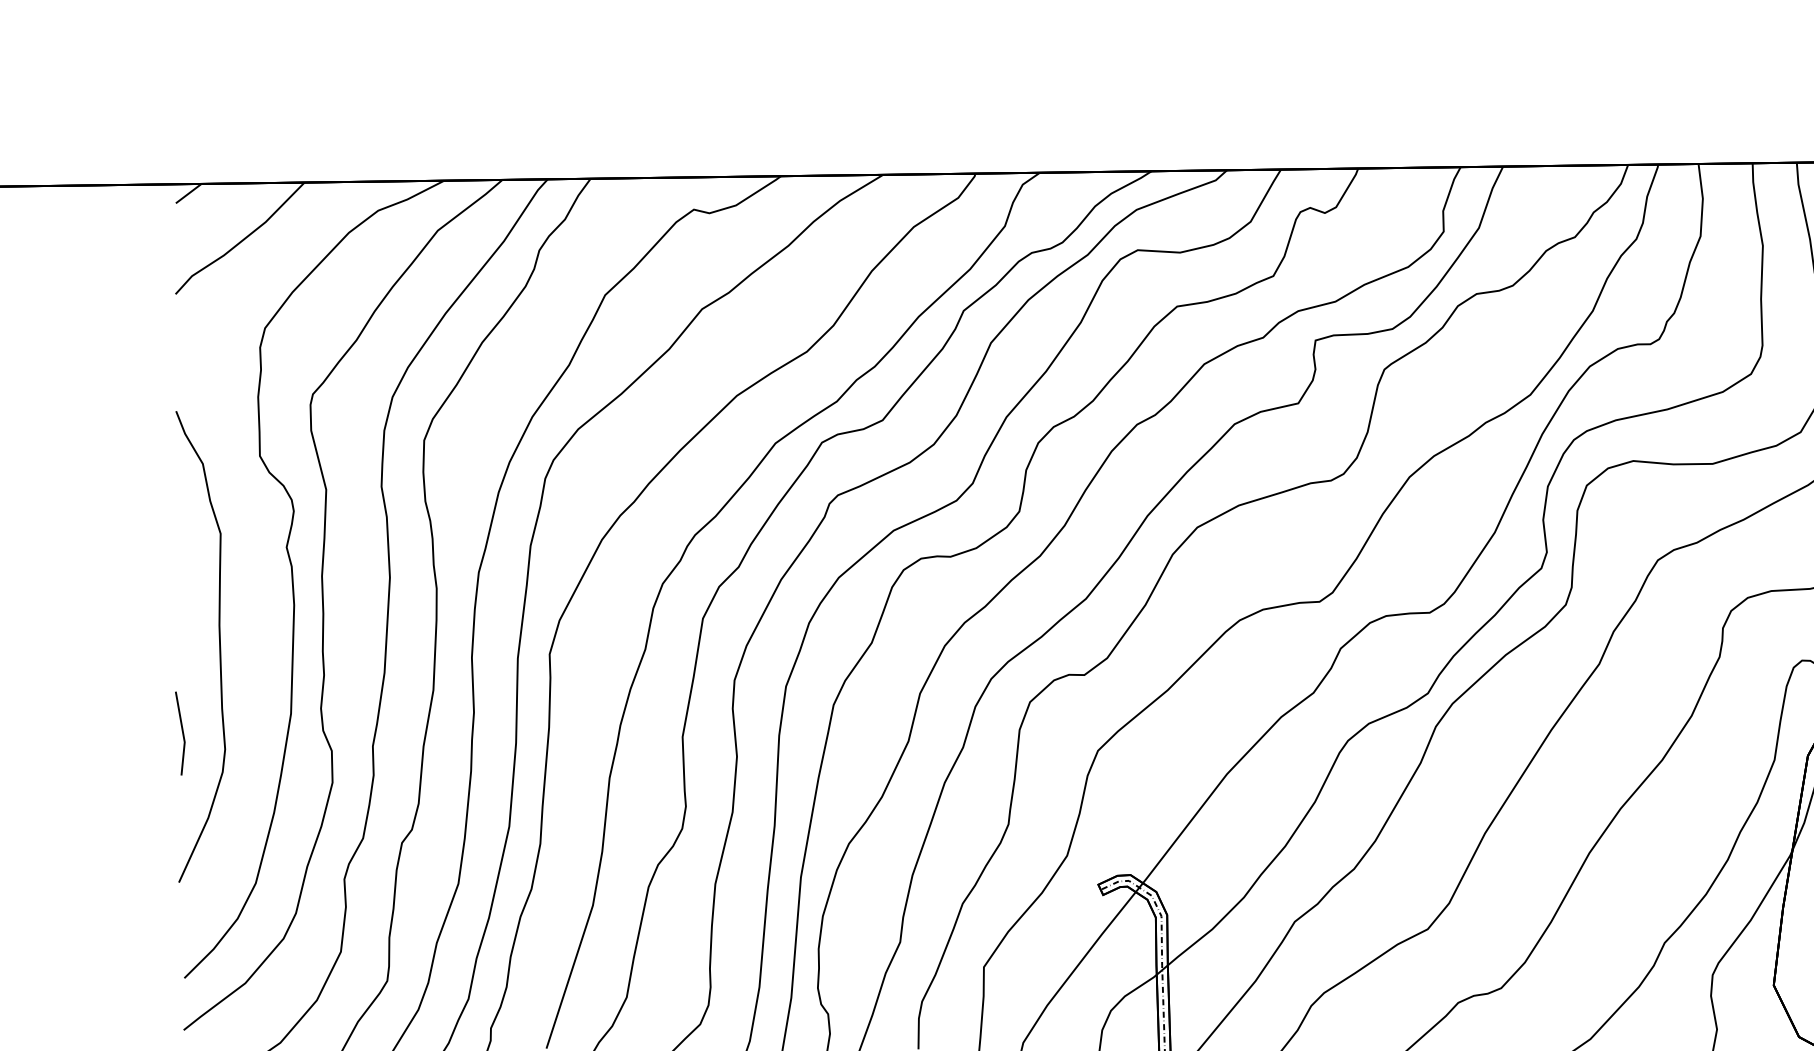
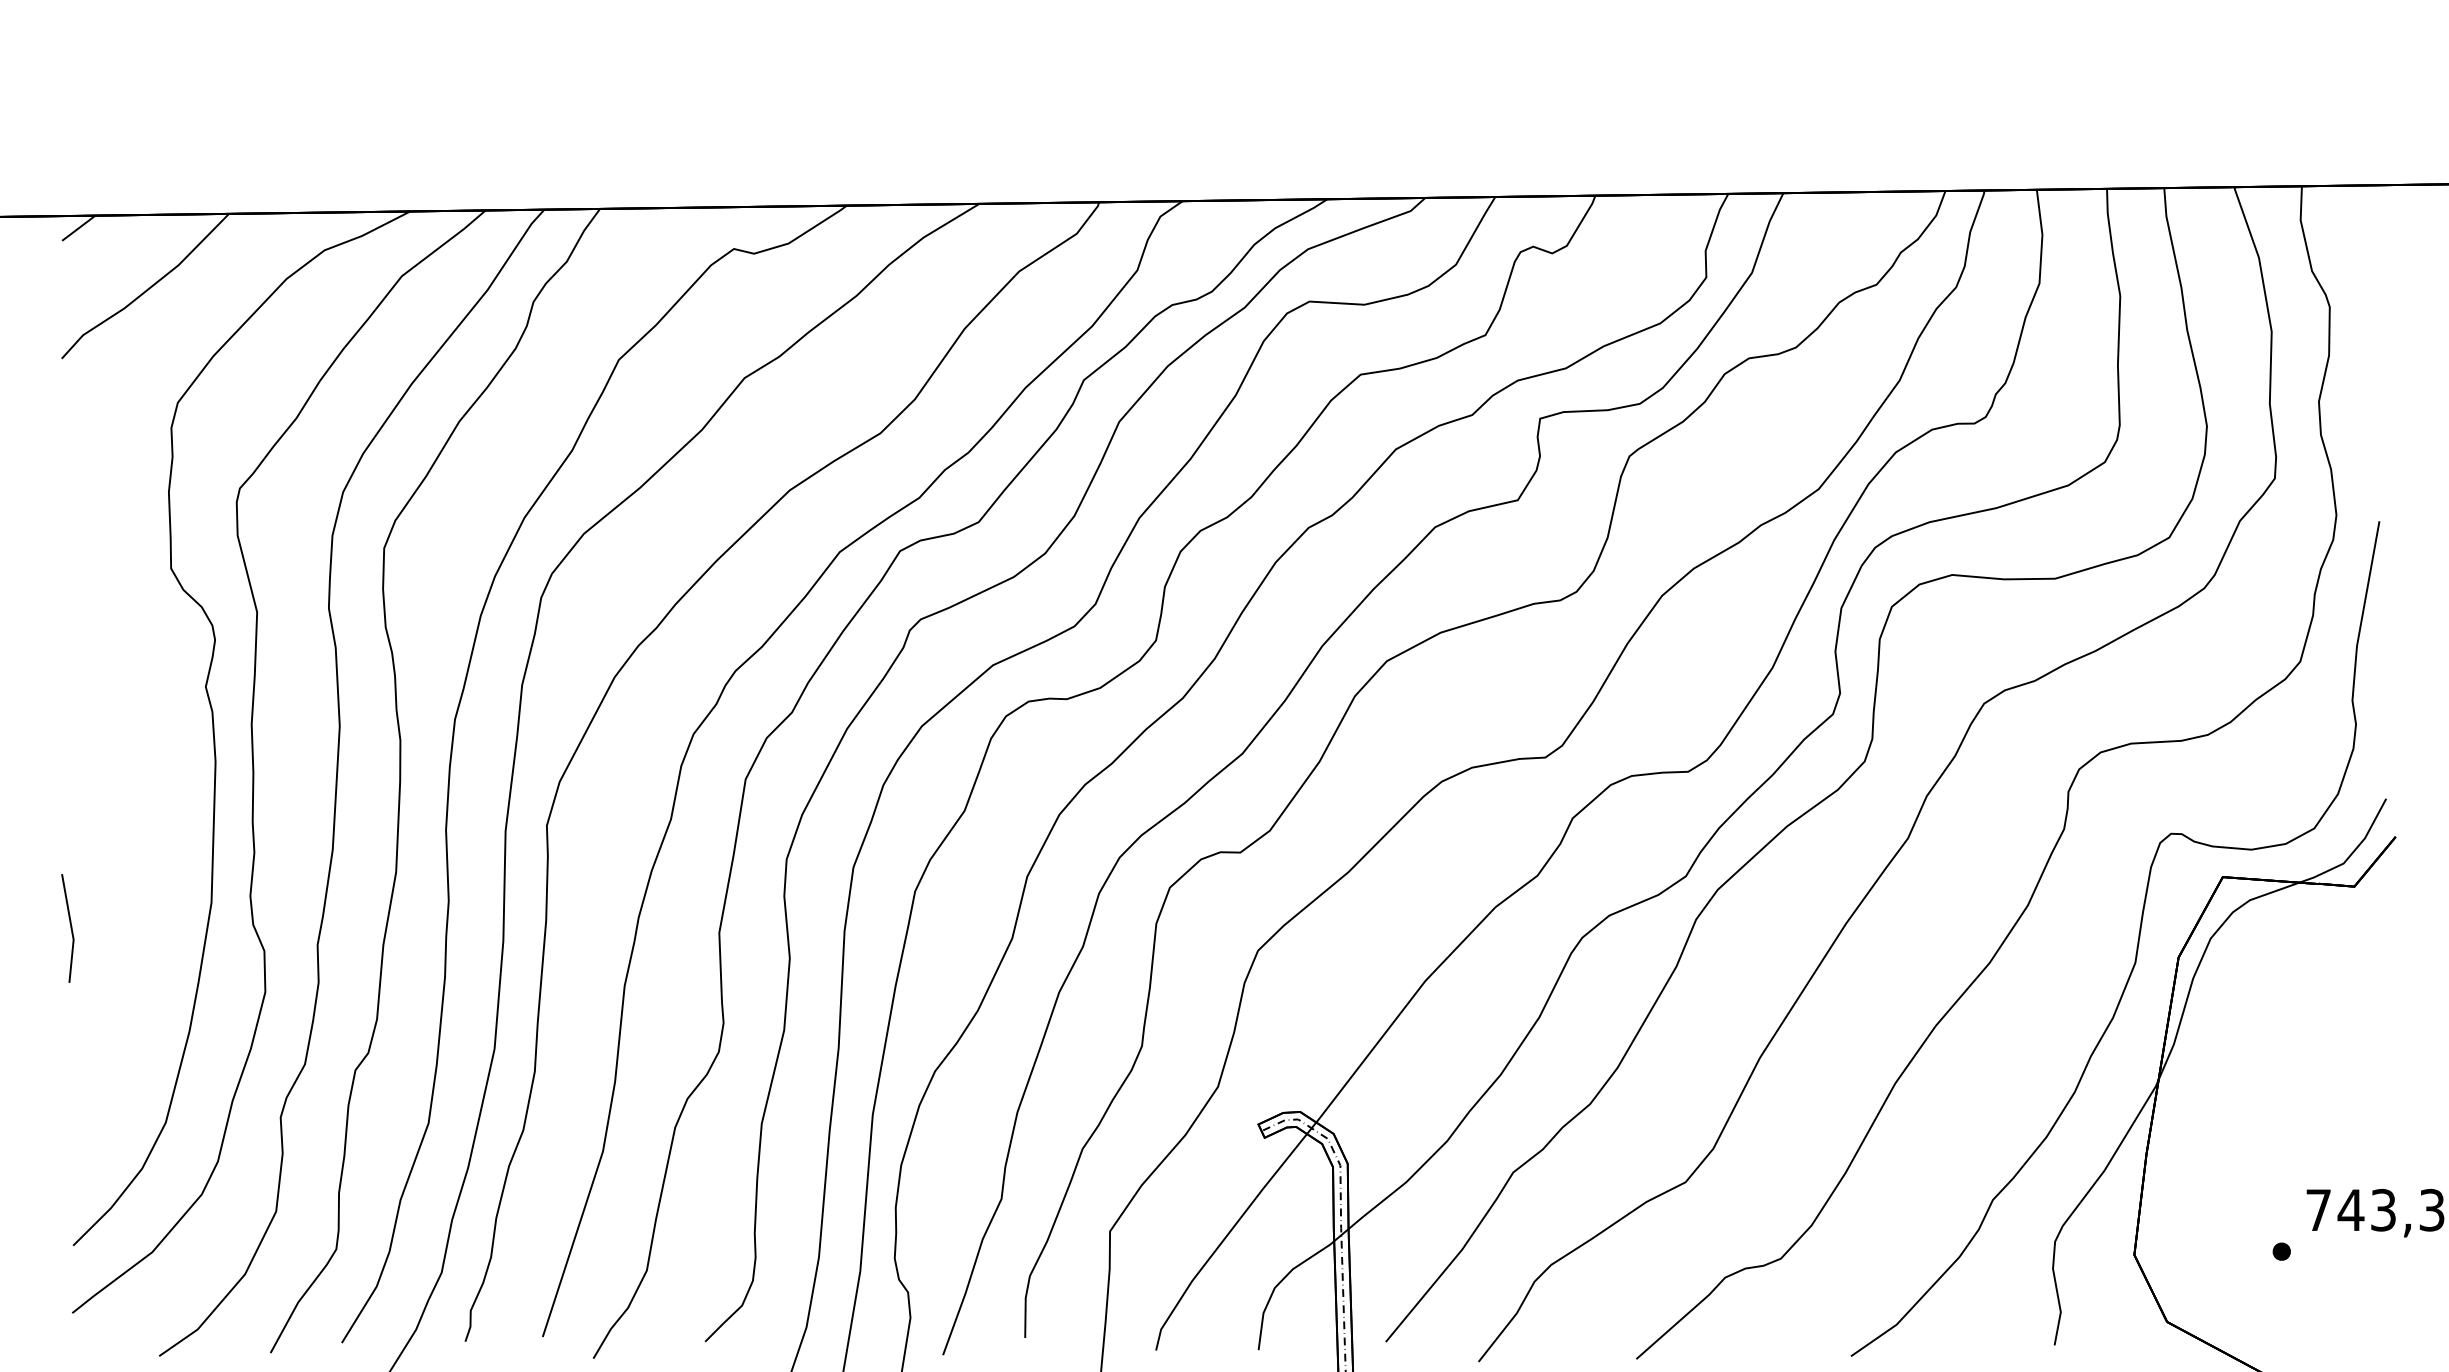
curve: (219, 646) -> (118, 815), removed

